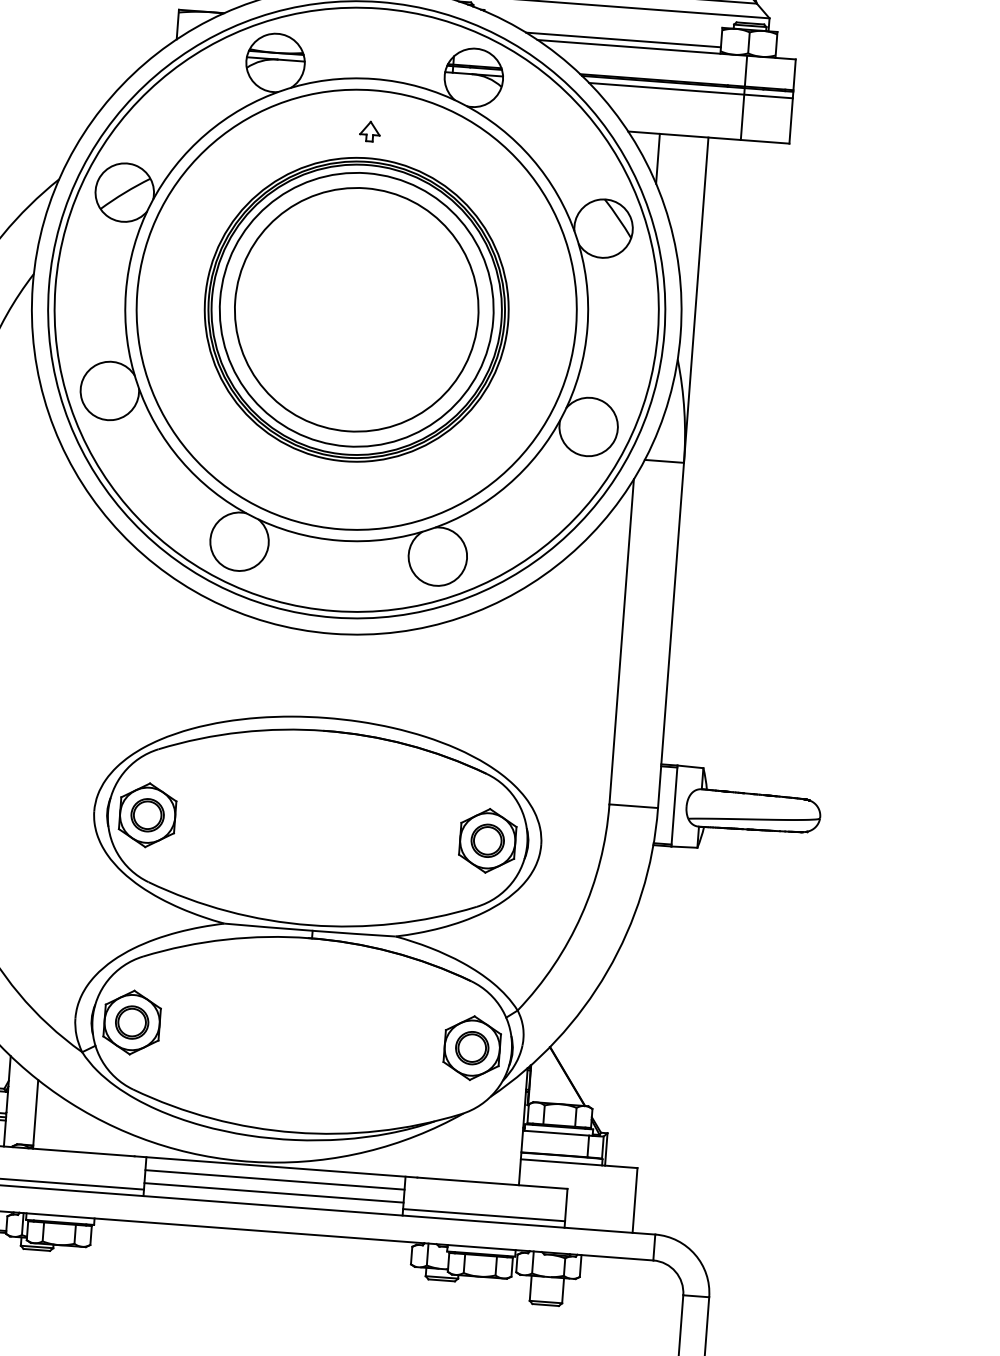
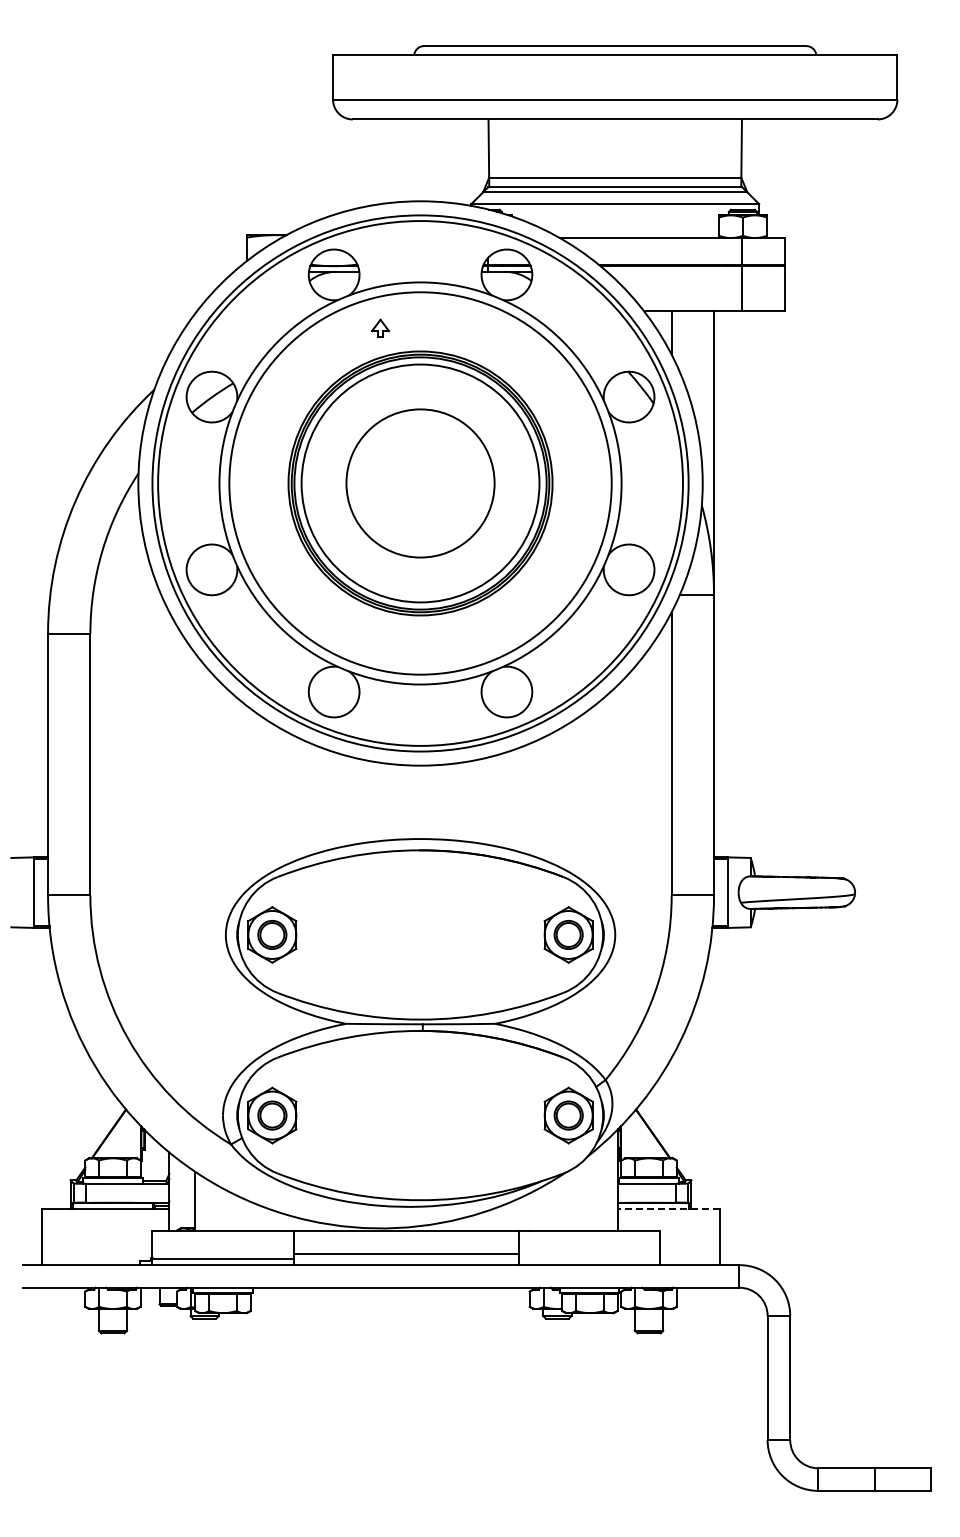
line: (622, 40) -> (633, 232), removed
line: (690, 90) -> (695, 271), removed
part: (370, 130) -> (380, 327), moved
circle: (356, 309) -> (420, 483), size x0.7
line: (578, 1163) -> (668, 1208), solid -> dashed
line: (275, 1179) -> (406, 1242), removed
line: (483, 1215) -> (589, 1259), removed

